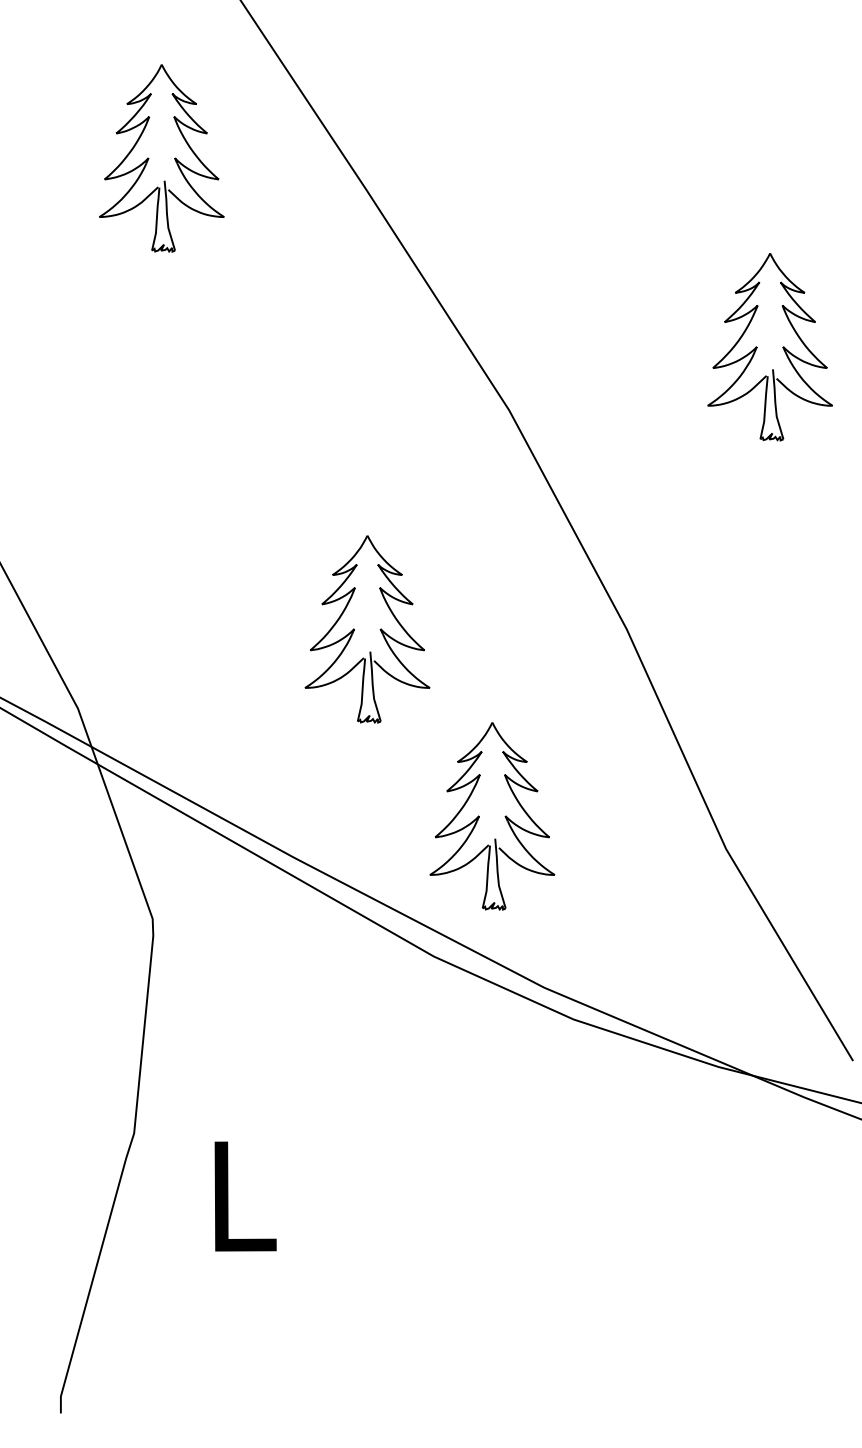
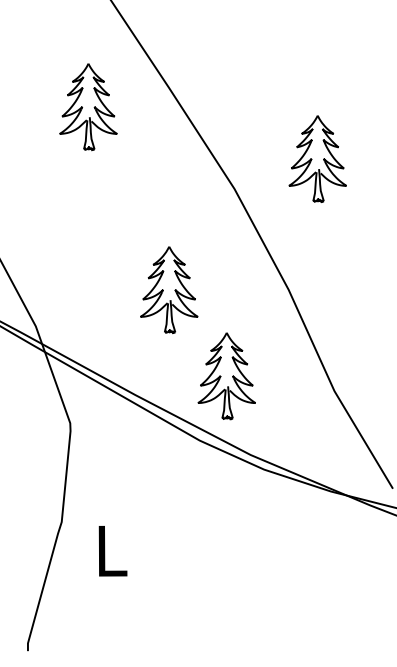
part: (161, 159) -> (88, 107), moved
part: (769, 346) -> (317, 158), moved

